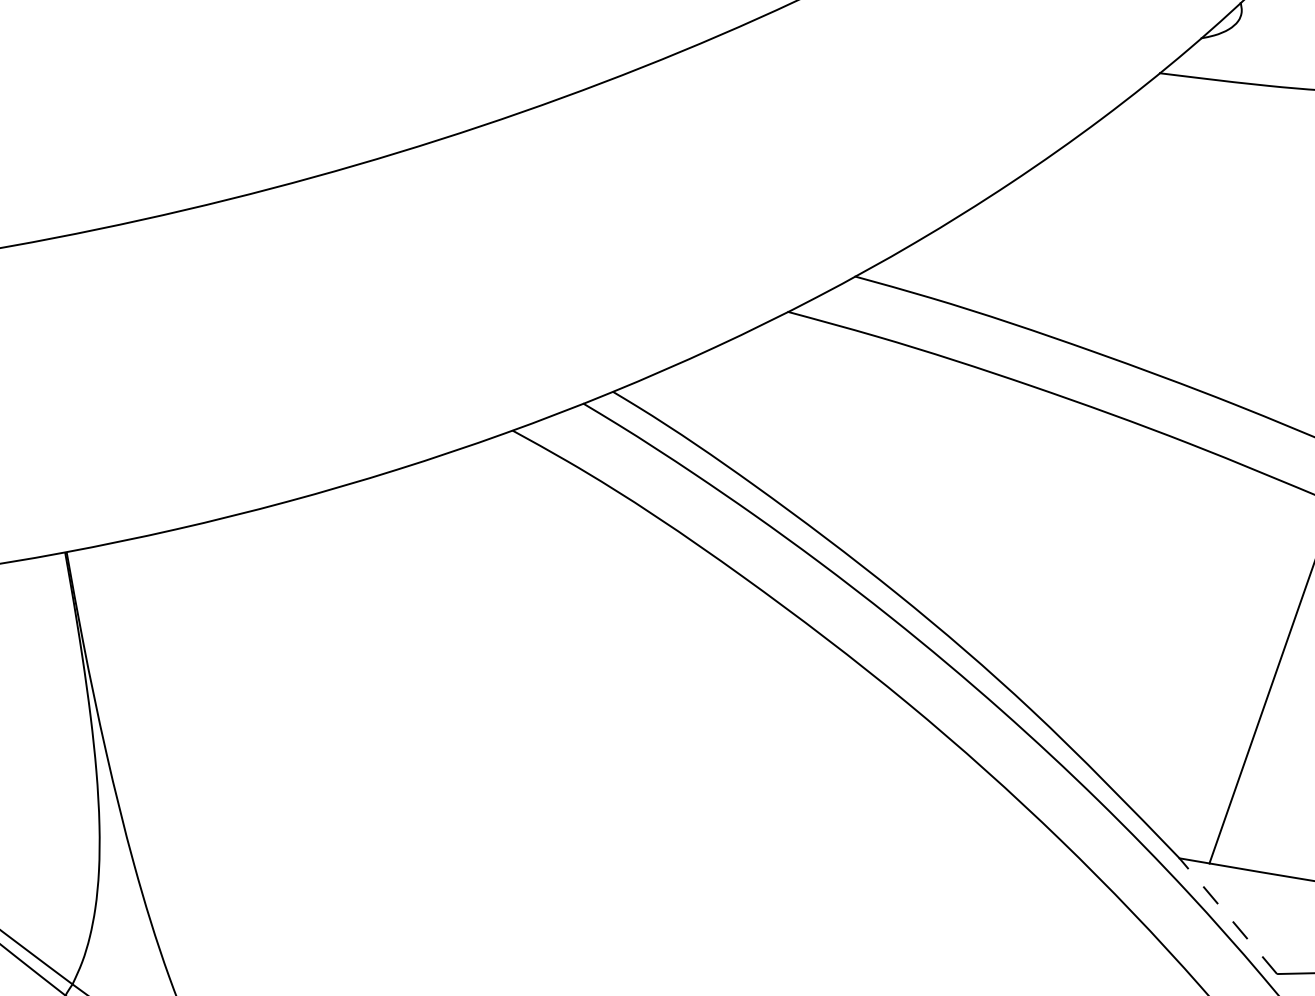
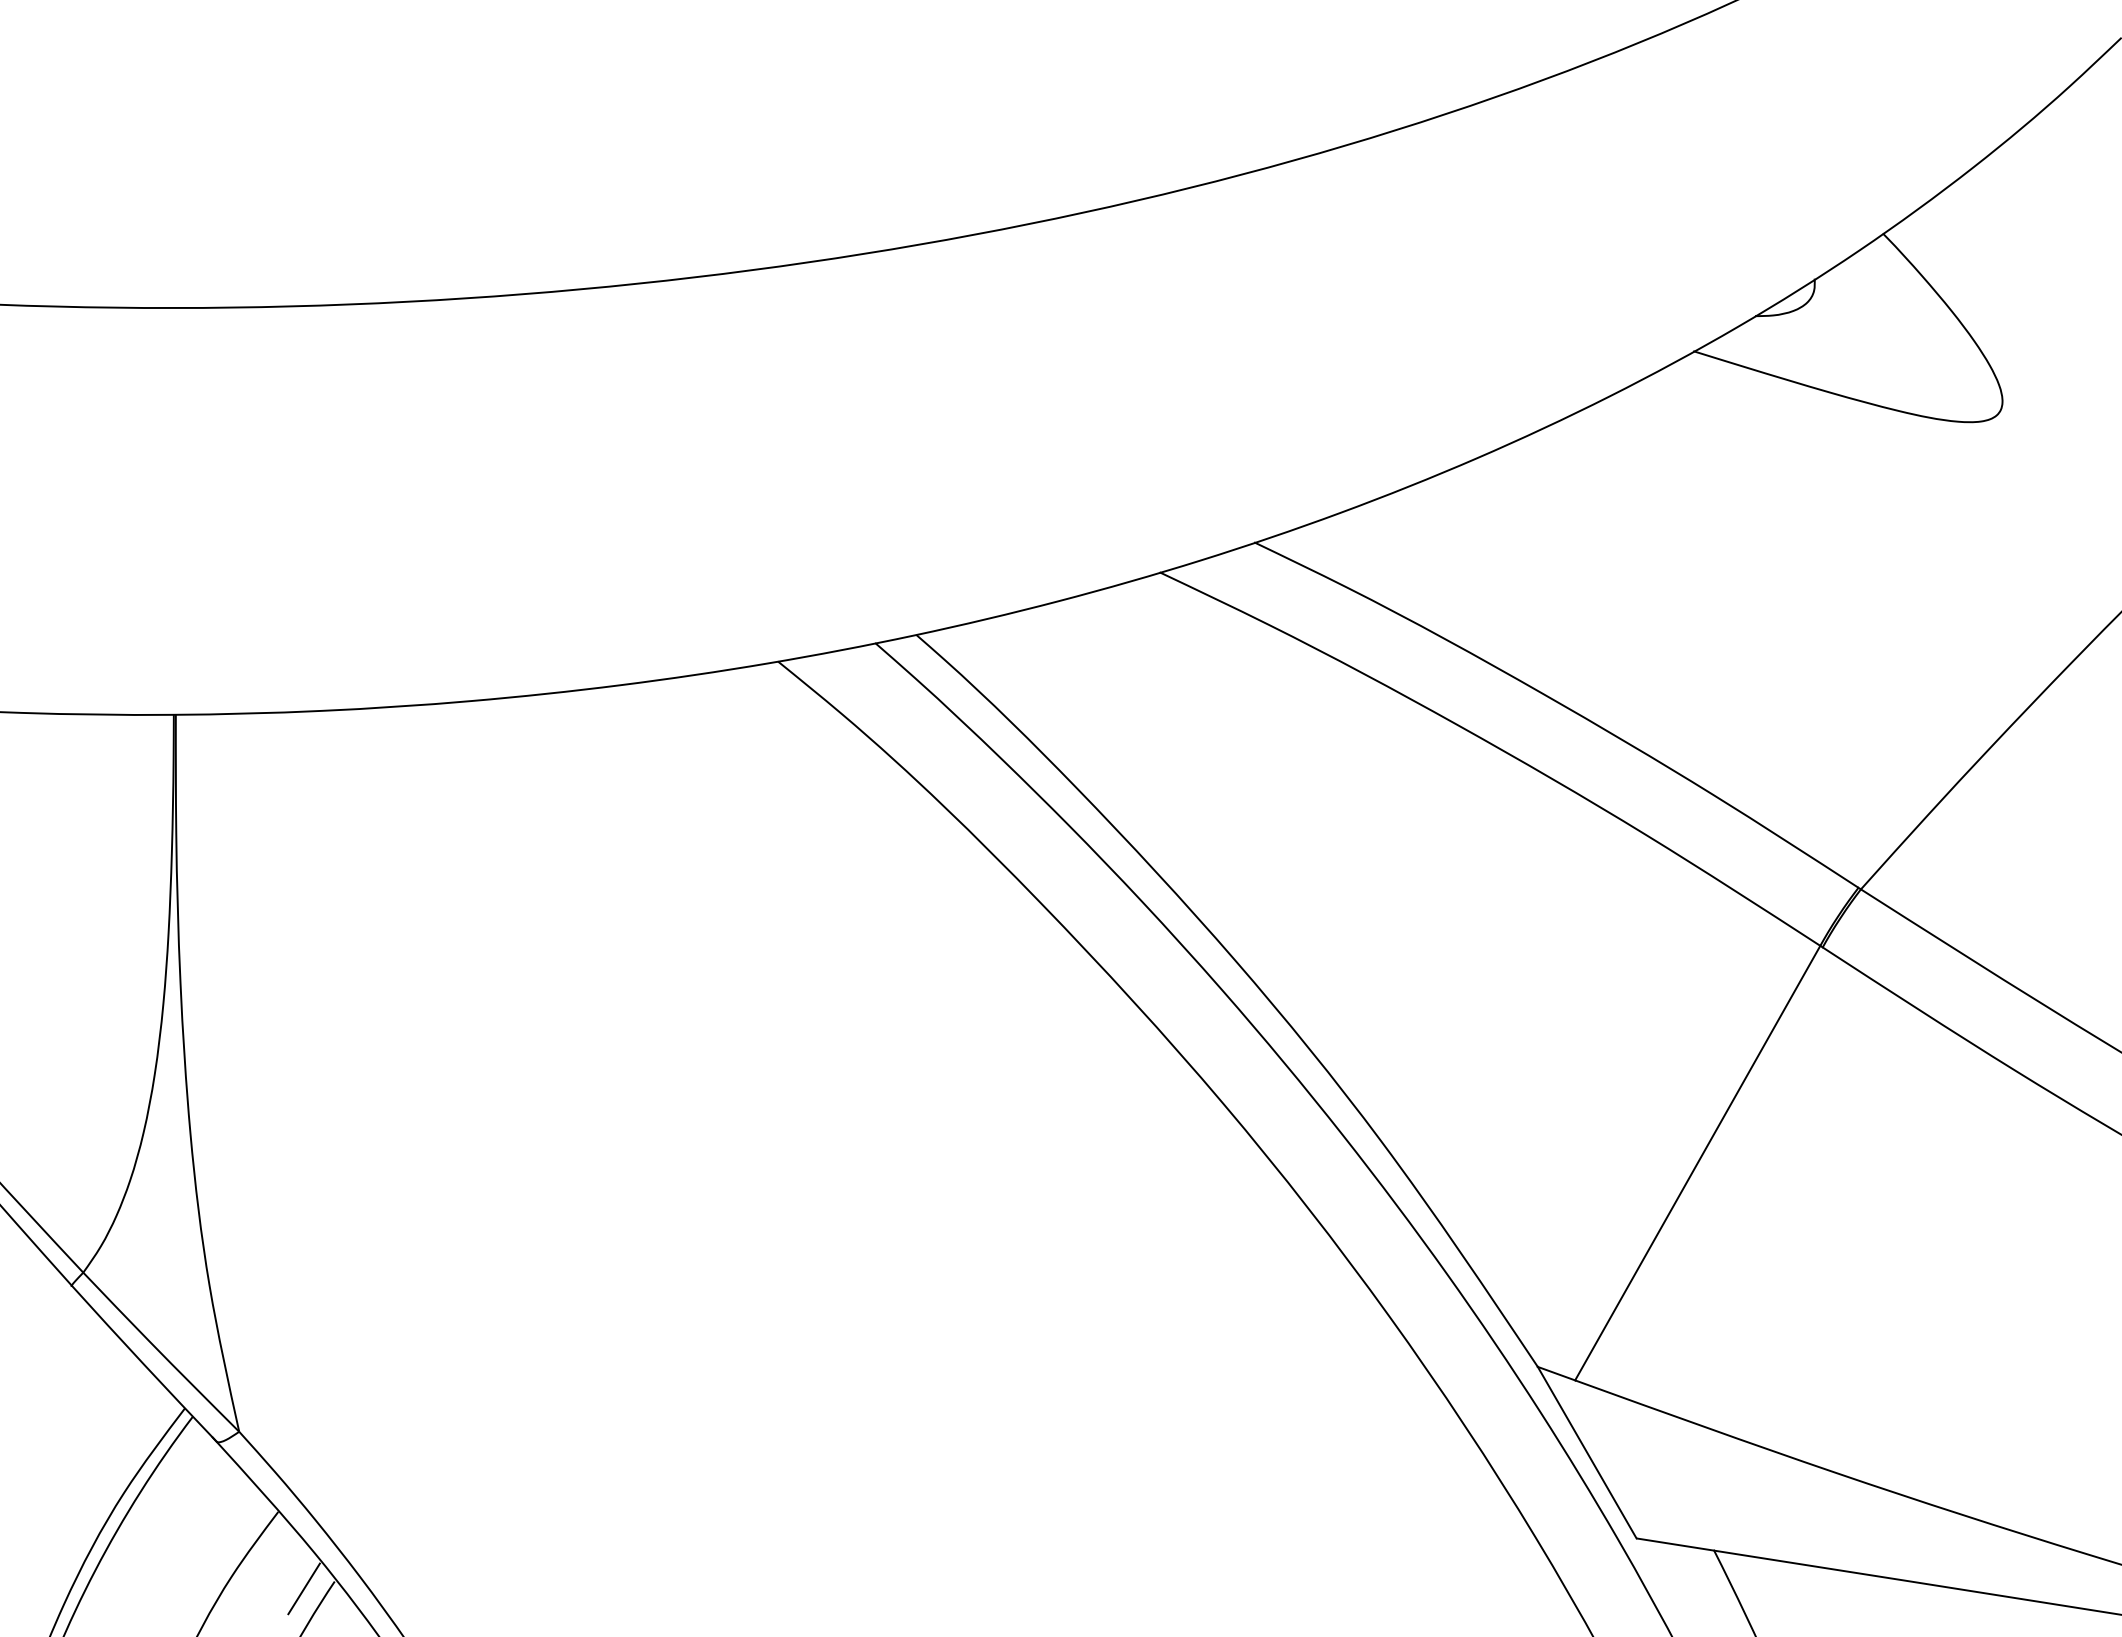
line: (1228, 916) -> (1587, 1452), dashed -> solid

